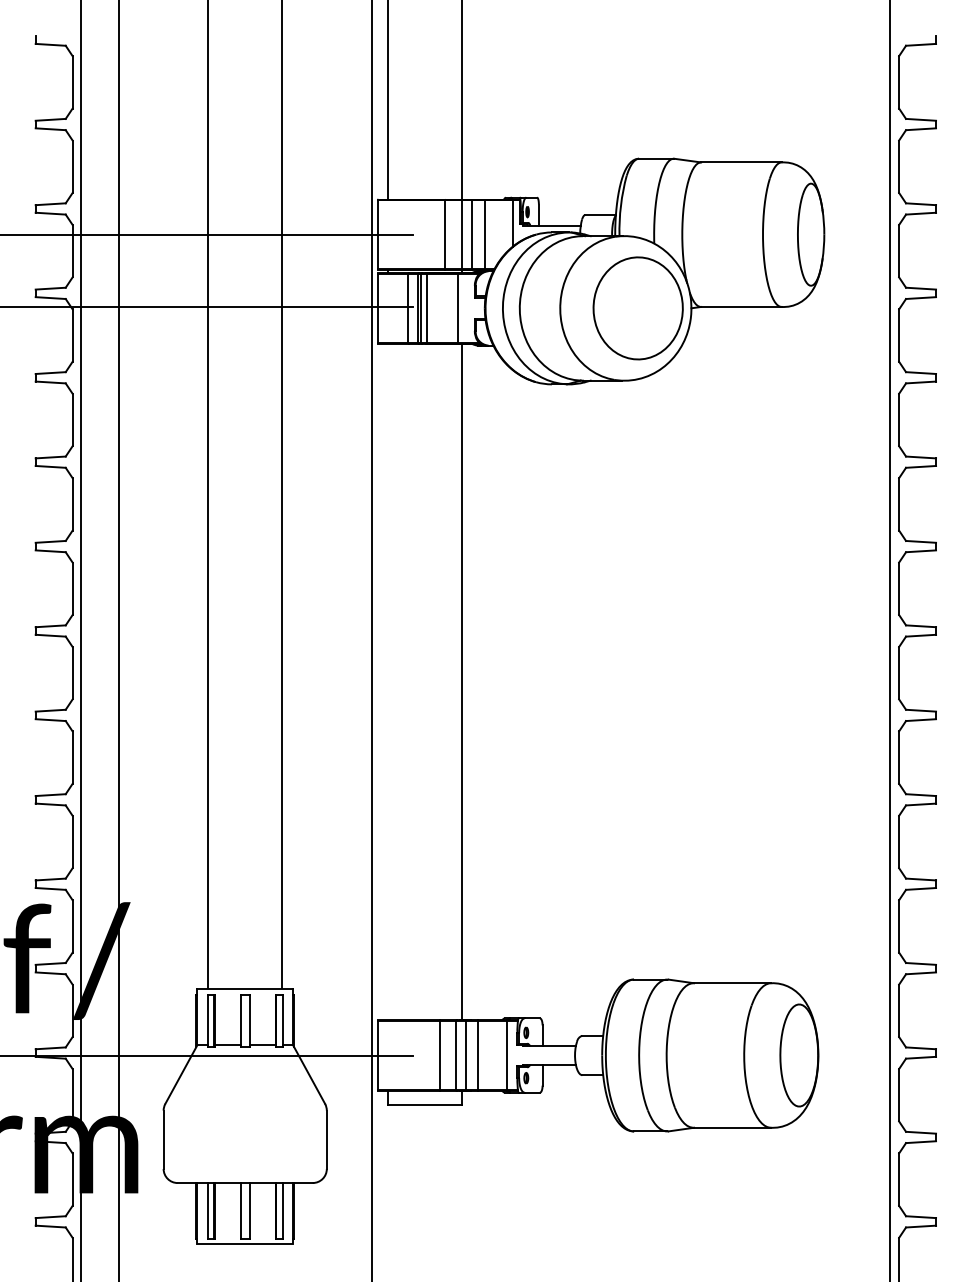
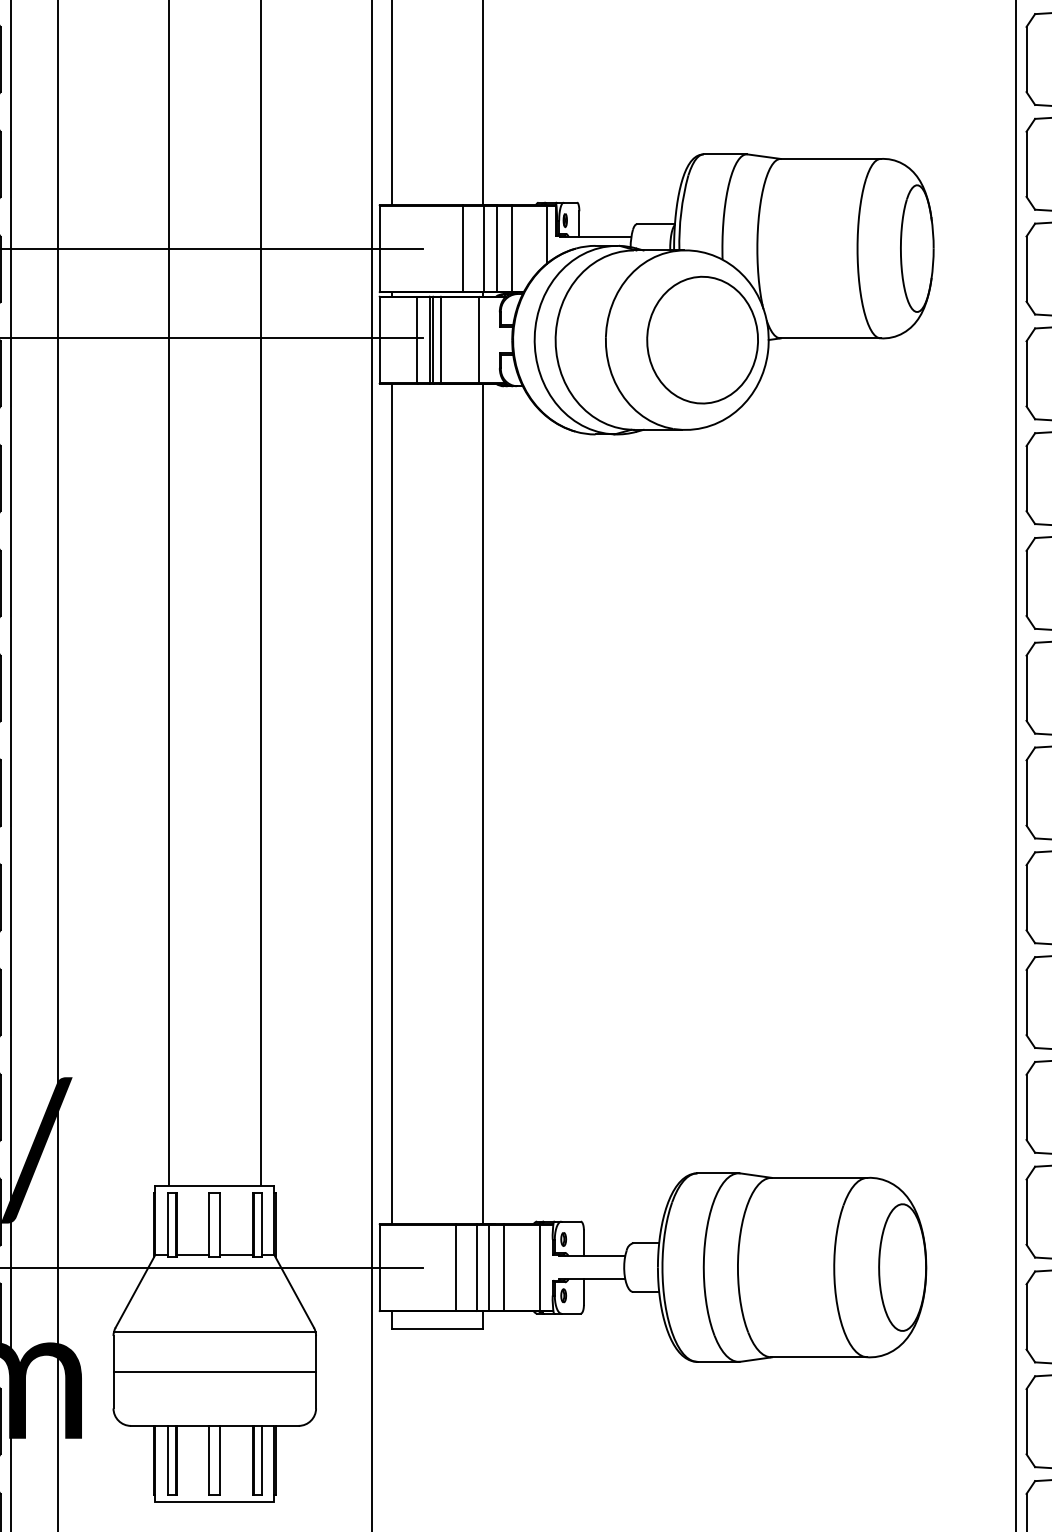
line: (387, 681) -> (391, 803), added
line: (245, 1107) -> (215, 1332), added
line: (244, 1139) -> (213, 1371), added

